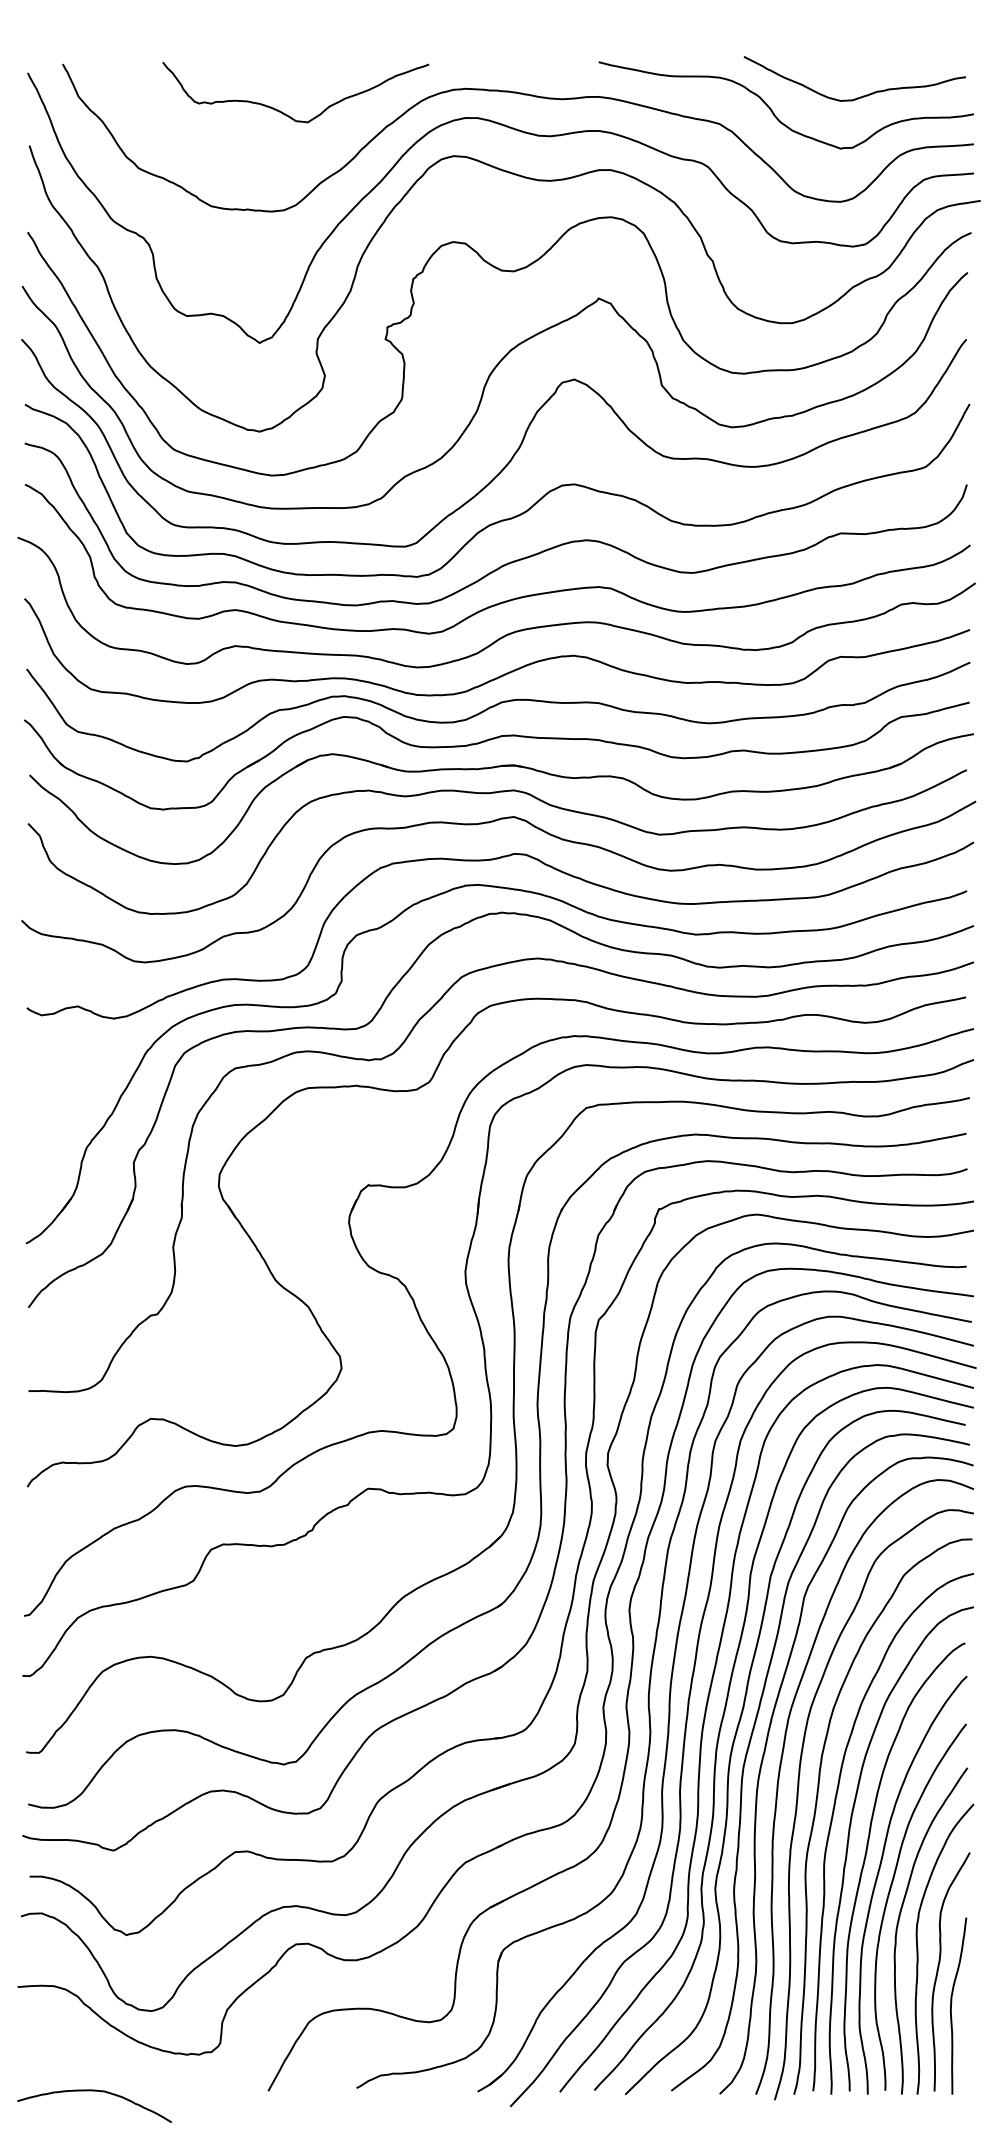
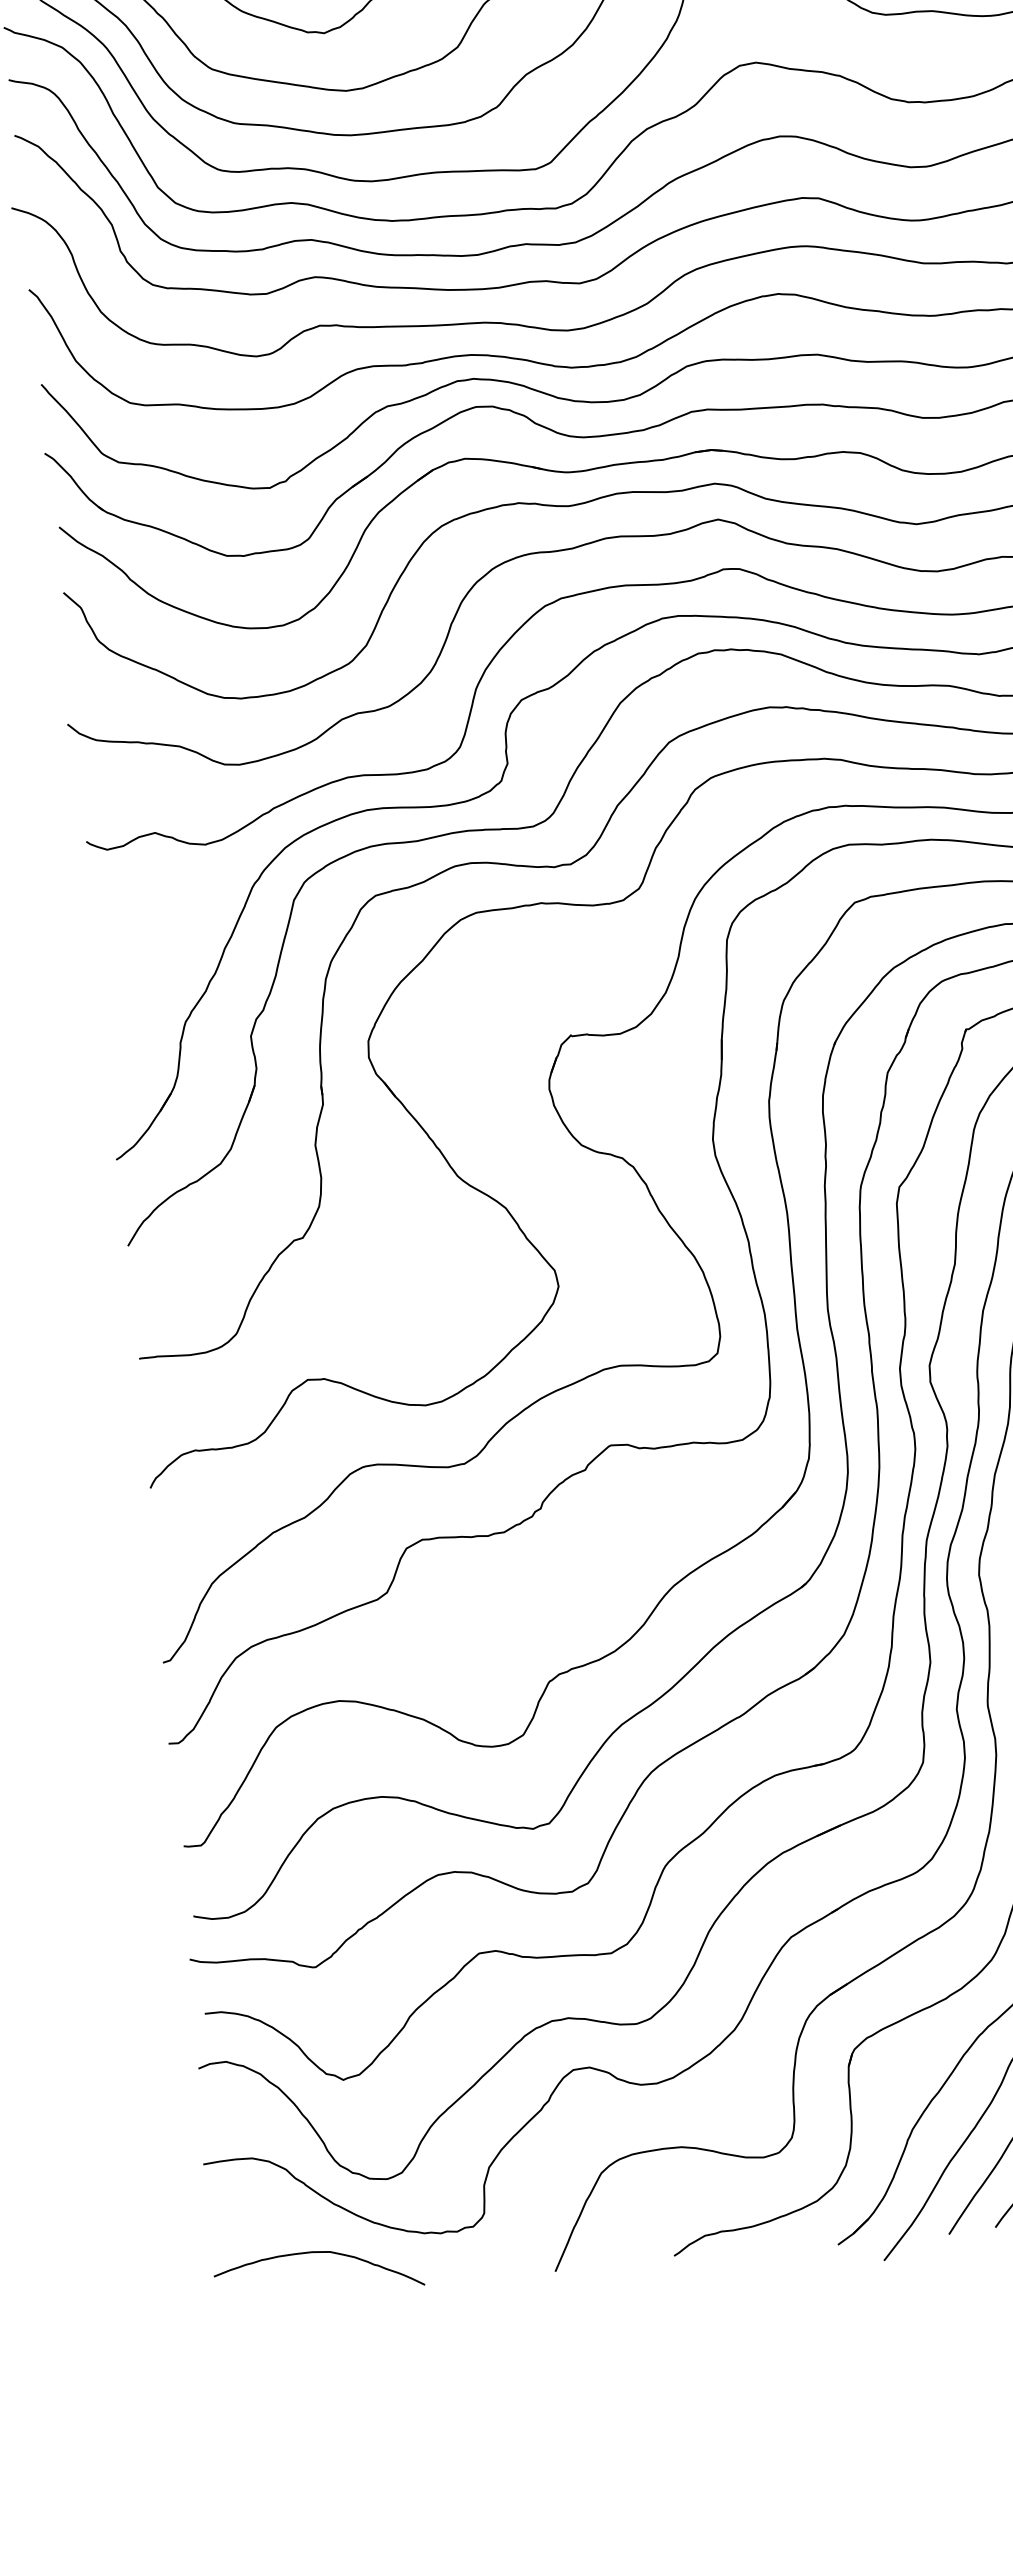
curve: (94, 2091) -> (316, 2253), moved

